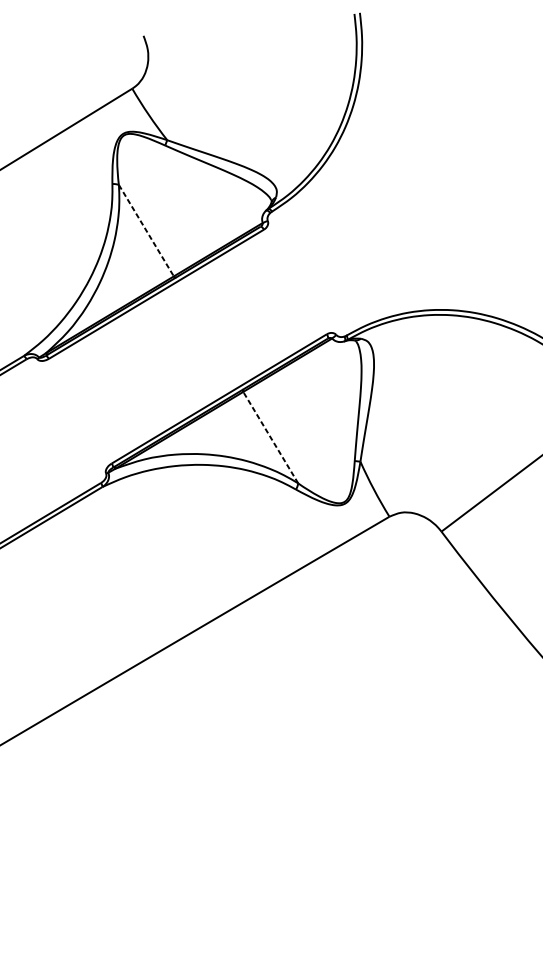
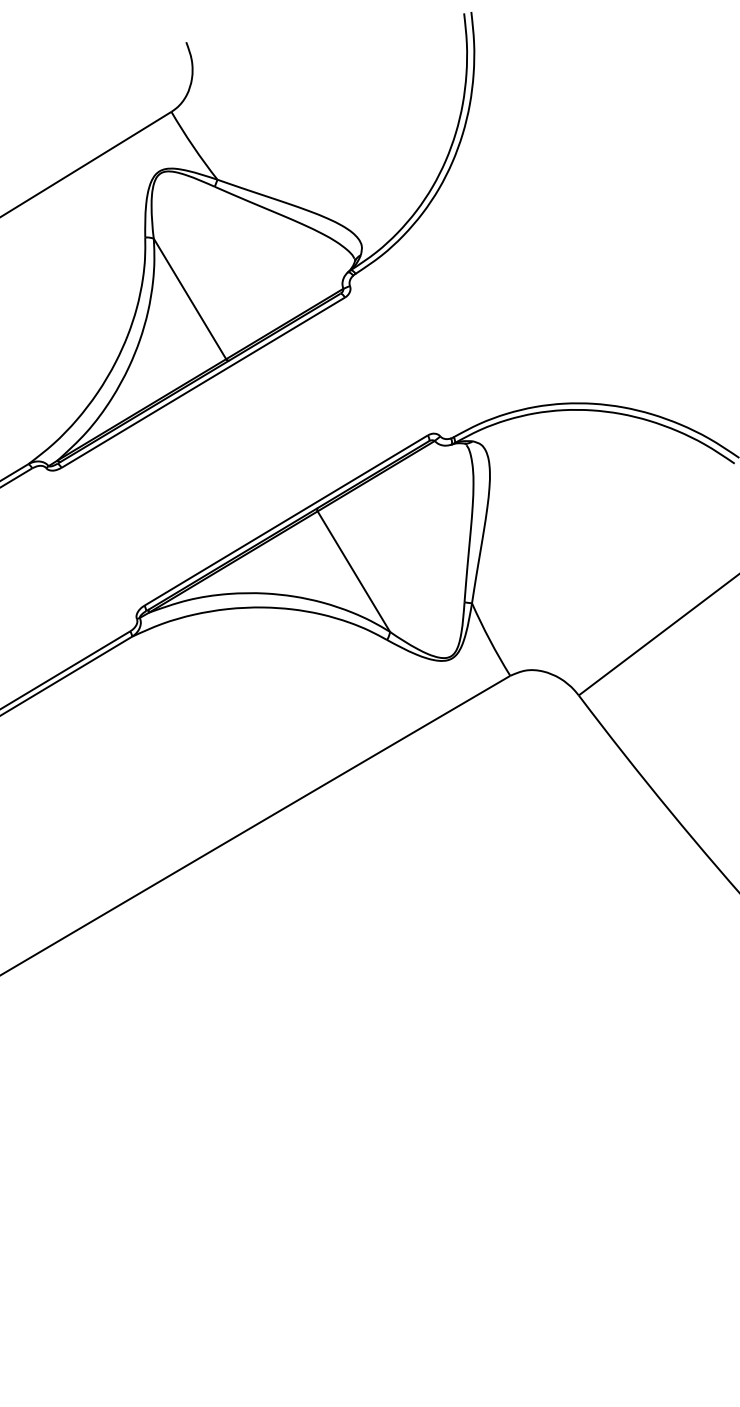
line: (146, 231) -> (190, 299), dashed -> solid
line: (270, 437) -> (353, 571), dashed -> solid

